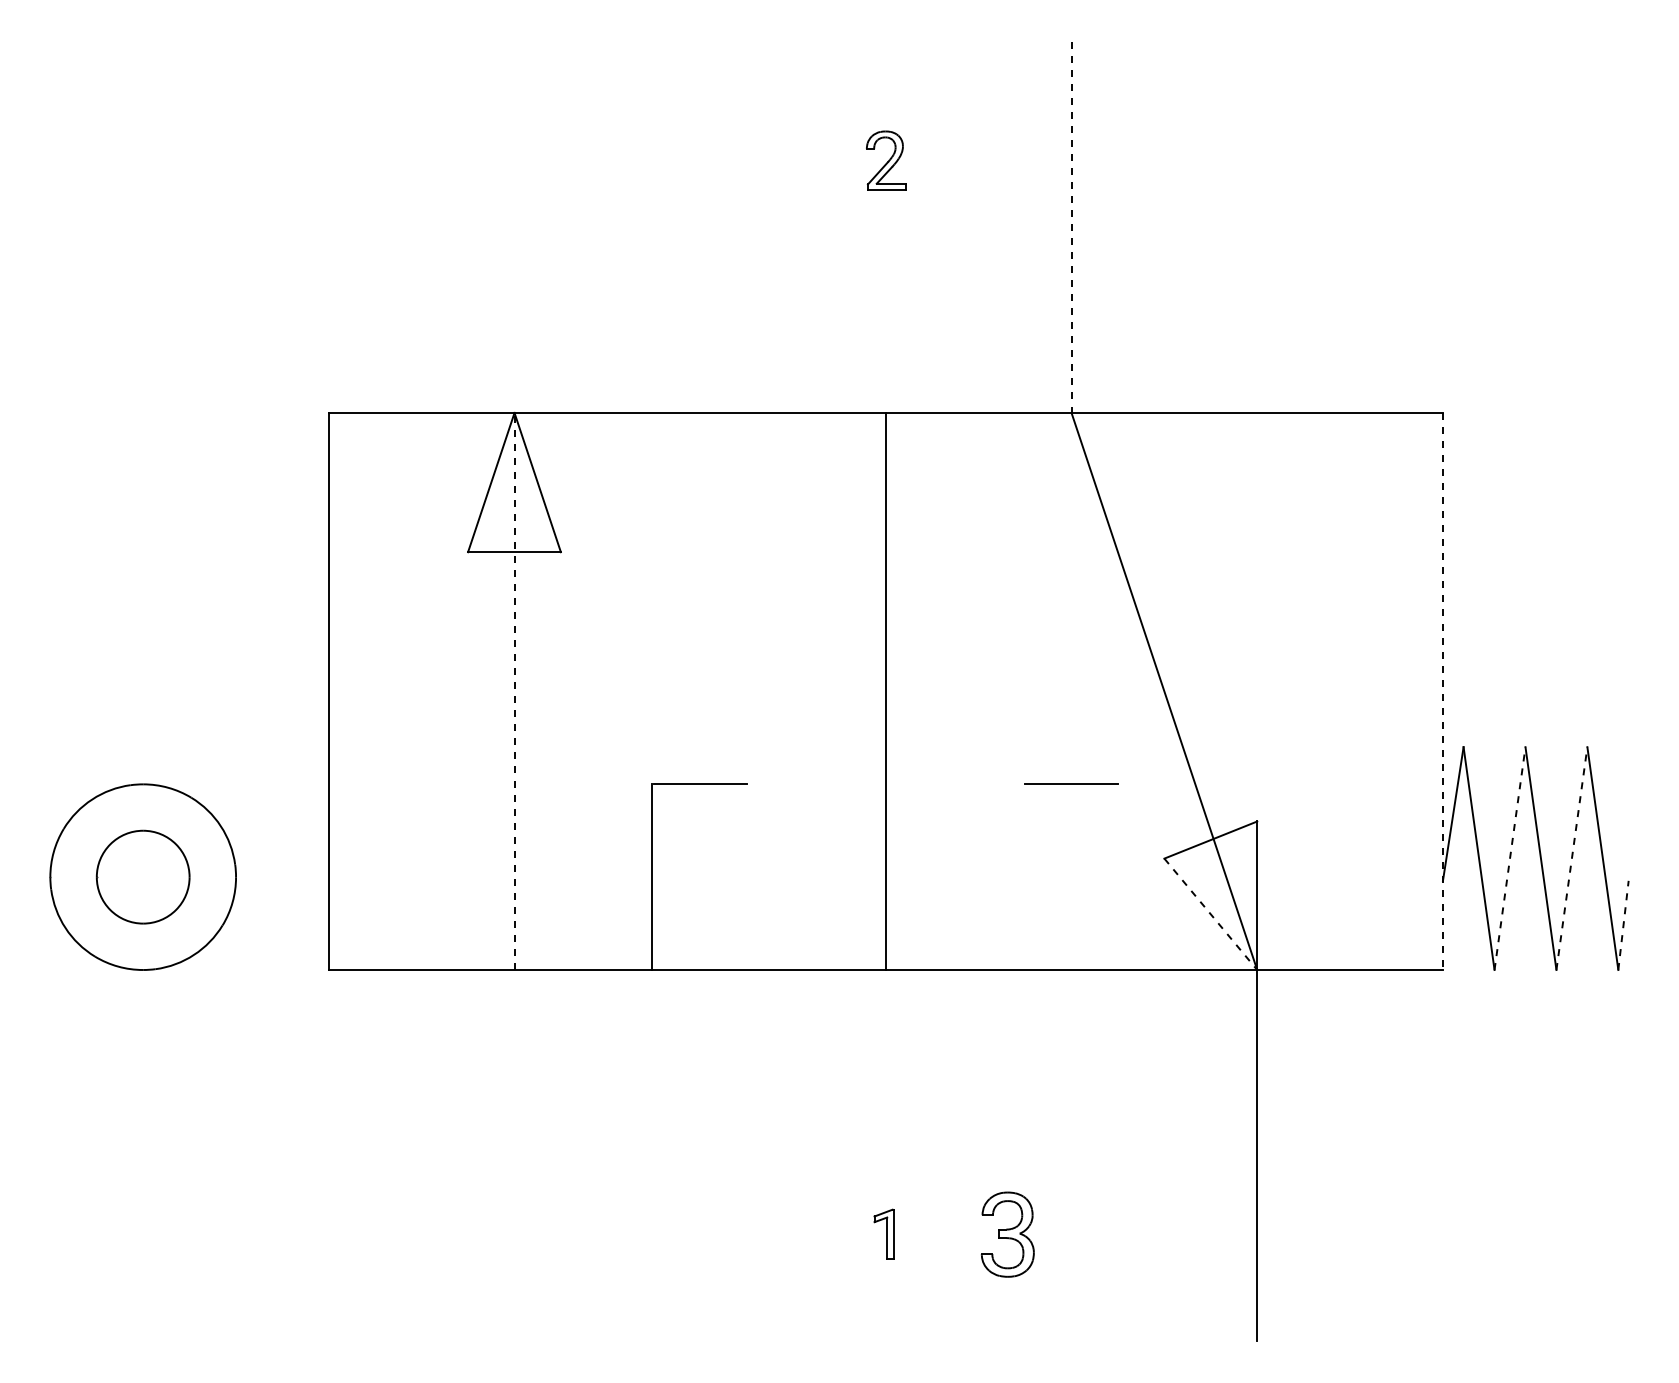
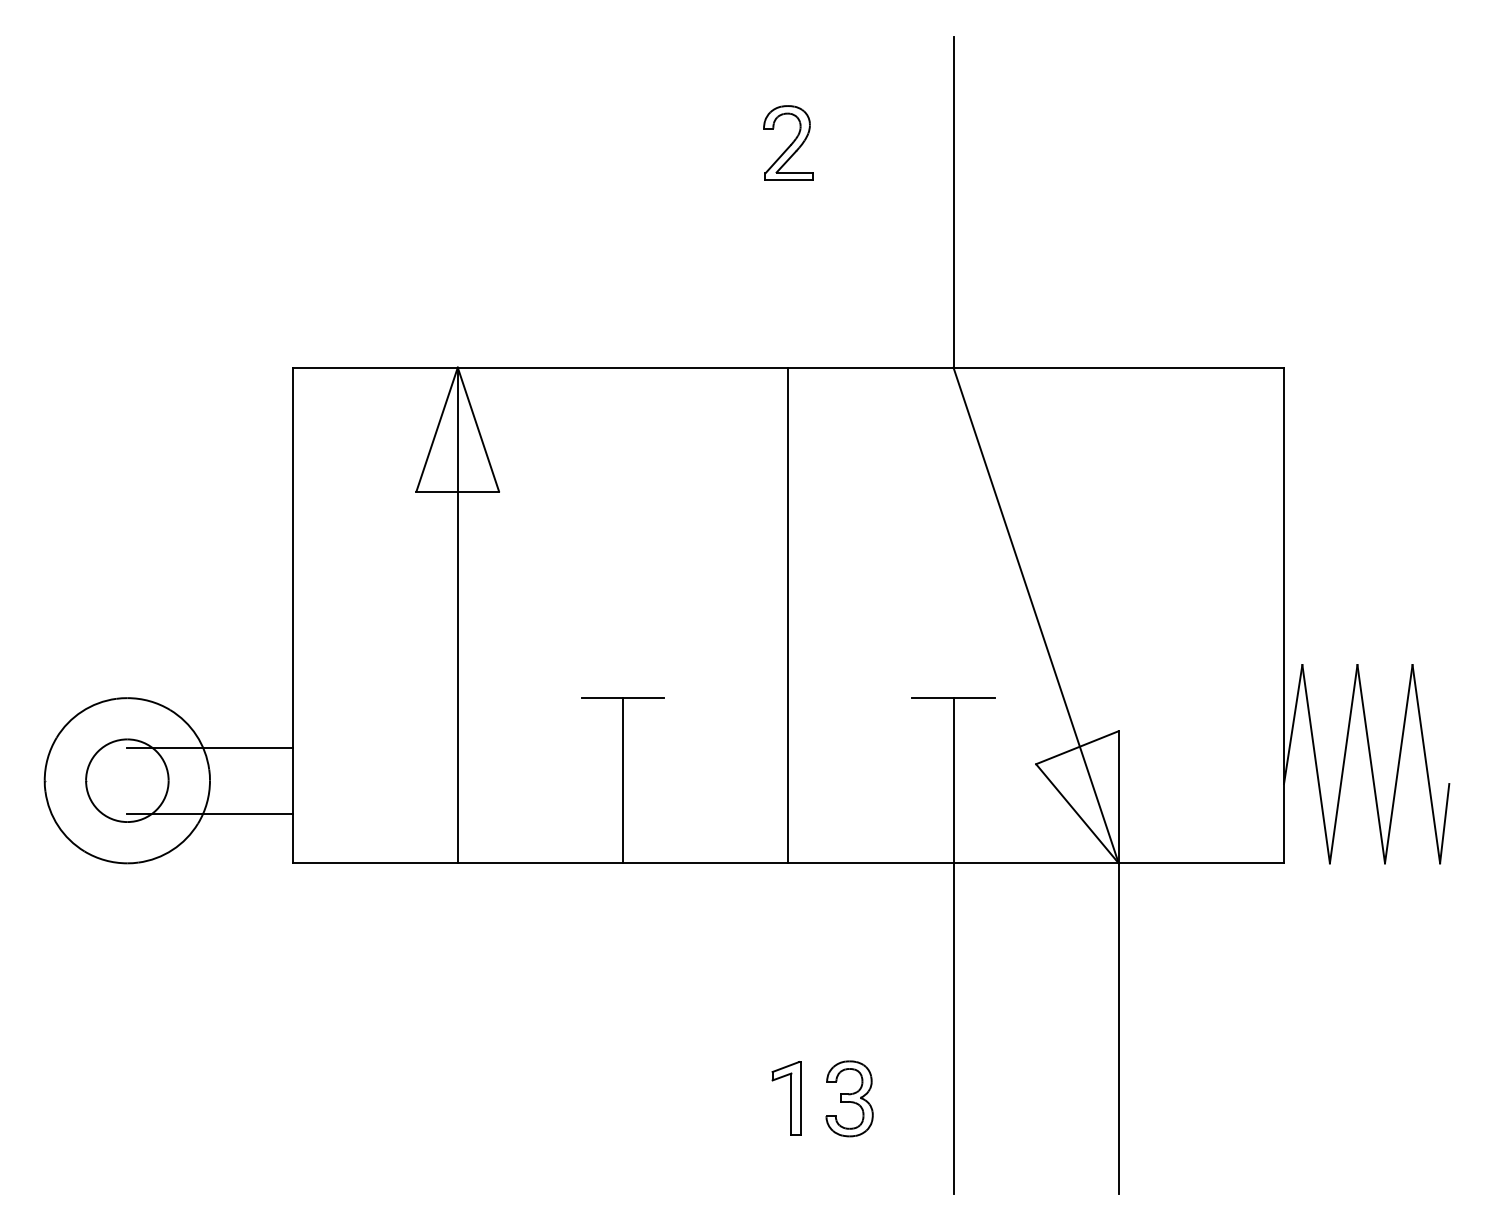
part: (885, 160) -> (787, 142), size x1.43
line: (1071, 227) -> (953, 202), dashed -> solid
line: (514, 691) -> (457, 615), dashed -> solid
line: (1442, 691) -> (1283, 615), dashed -> solid
line: (235, 840) -> (209, 748), added
line: (1510, 858) -> (1344, 764), dashed -> solid
line: (1571, 858) -> (1398, 764), dashed -> solid
line: (652, 877) -> (623, 781), moved
line: (235, 914) -> (209, 813), added
line: (1210, 914) -> (1077, 813), dashed -> solid
line: (1623, 925) -> (1444, 823), dashed -> solid
line: (1071, 1062) -> (953, 945), added
part: (883, 1234) -> (786, 1098), size x1.67
part: (1007, 1234) -> (849, 1098), moved

